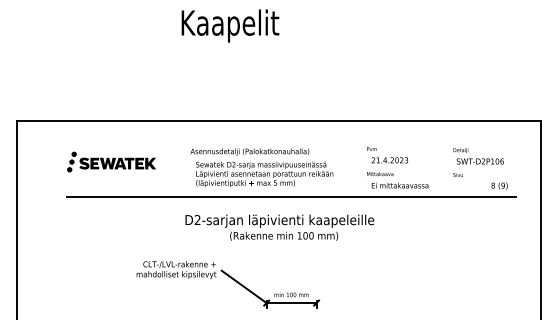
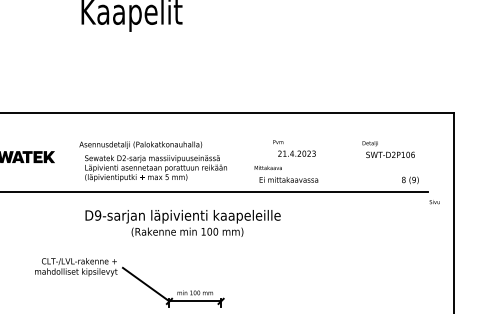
text: (261, 167) -> (152, 161), moved
text: (457, 175) -> (434, 202), moved
text: (397, 180) -> (286, 174), moved
text: (197, 220) -> (97, 215), D2-sarjan -> D9-sarjan

